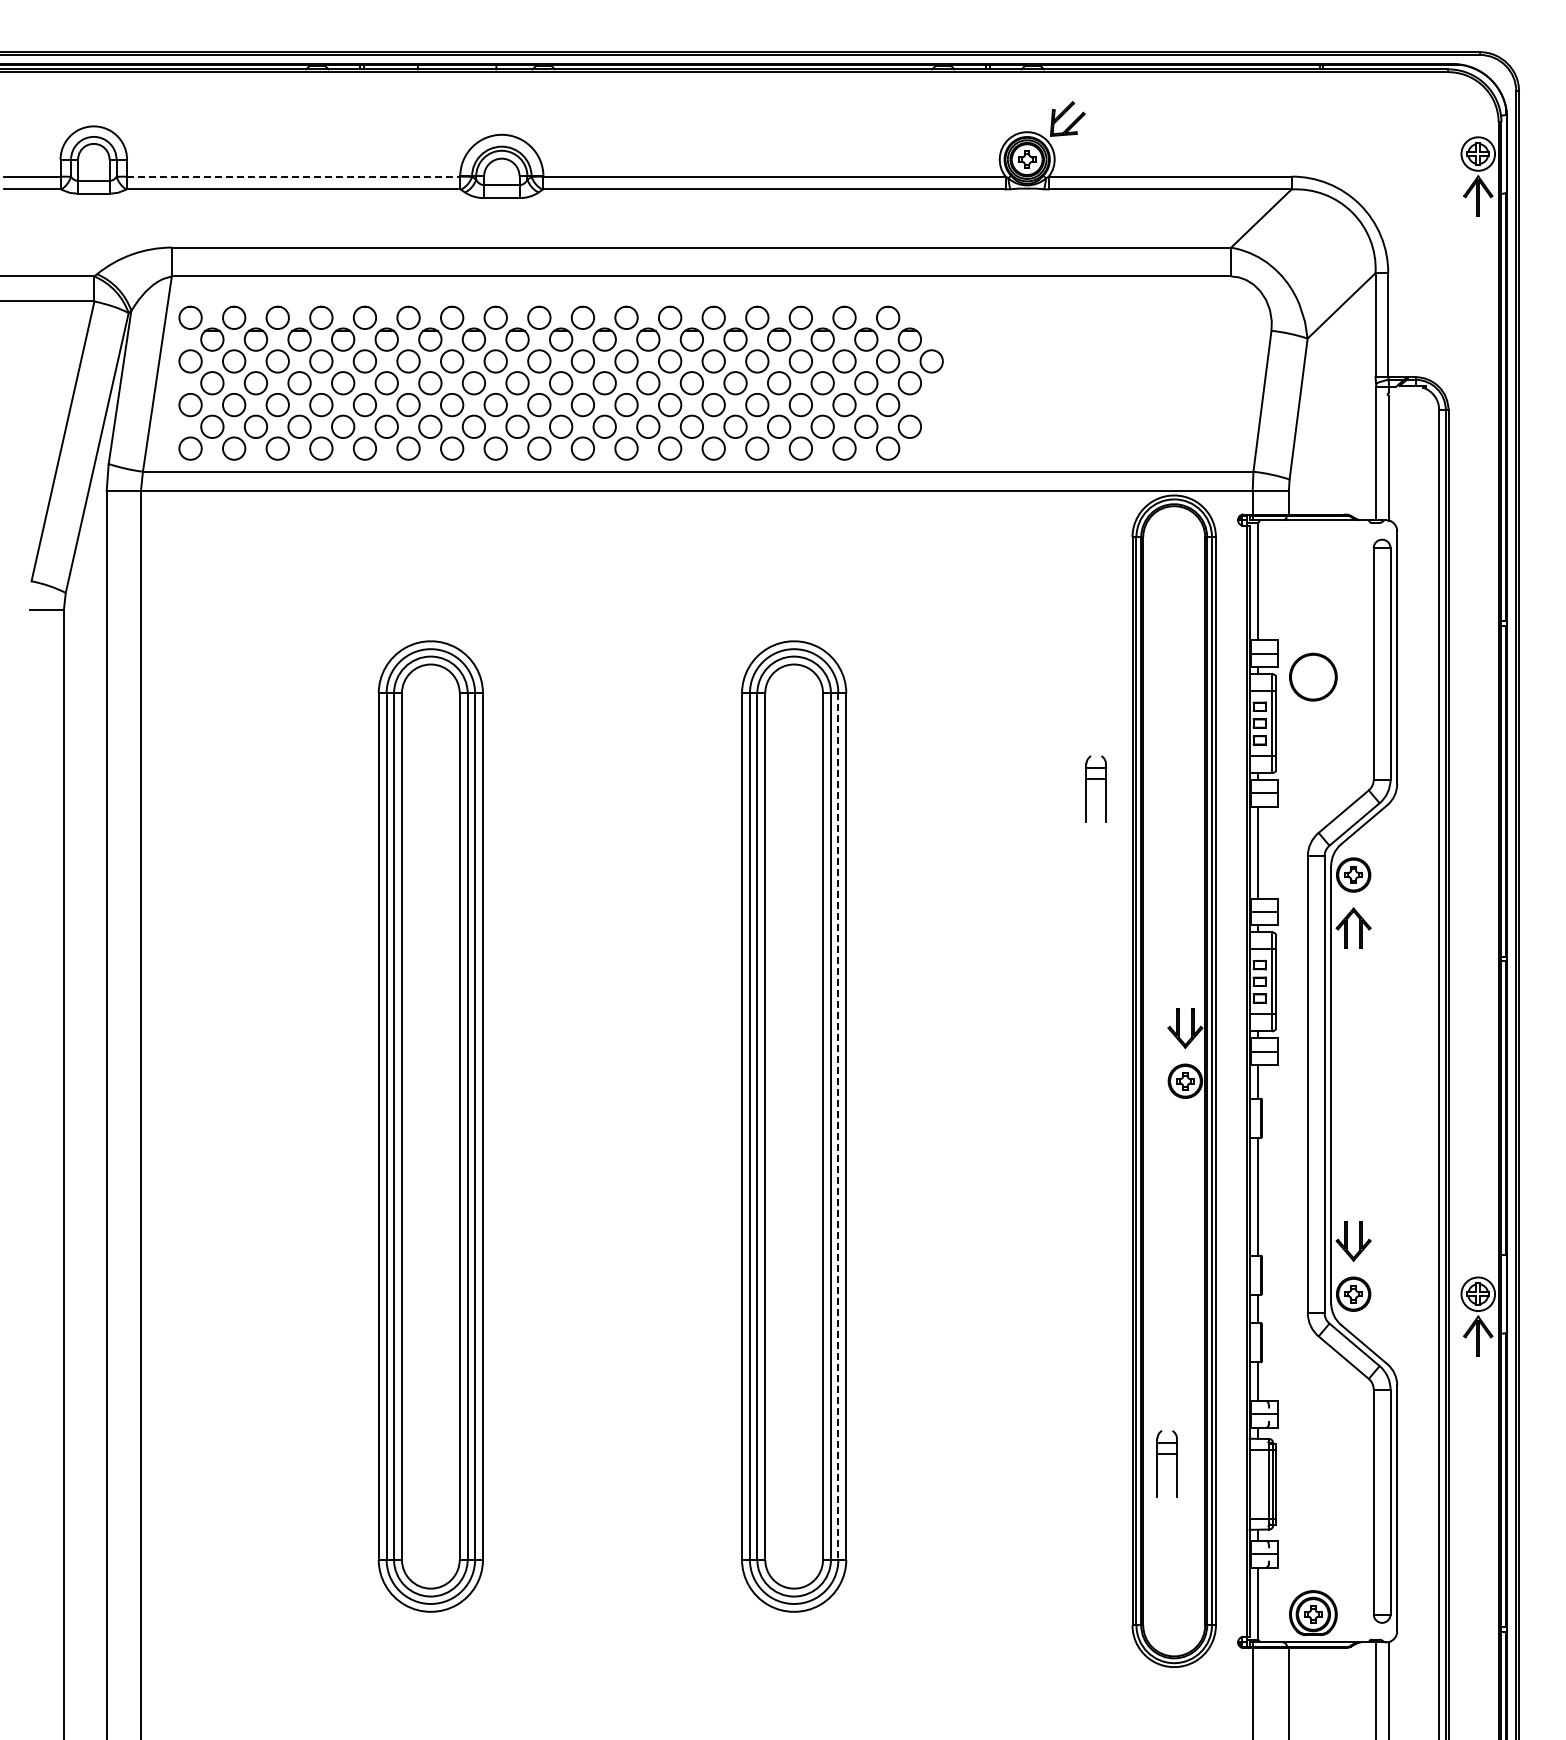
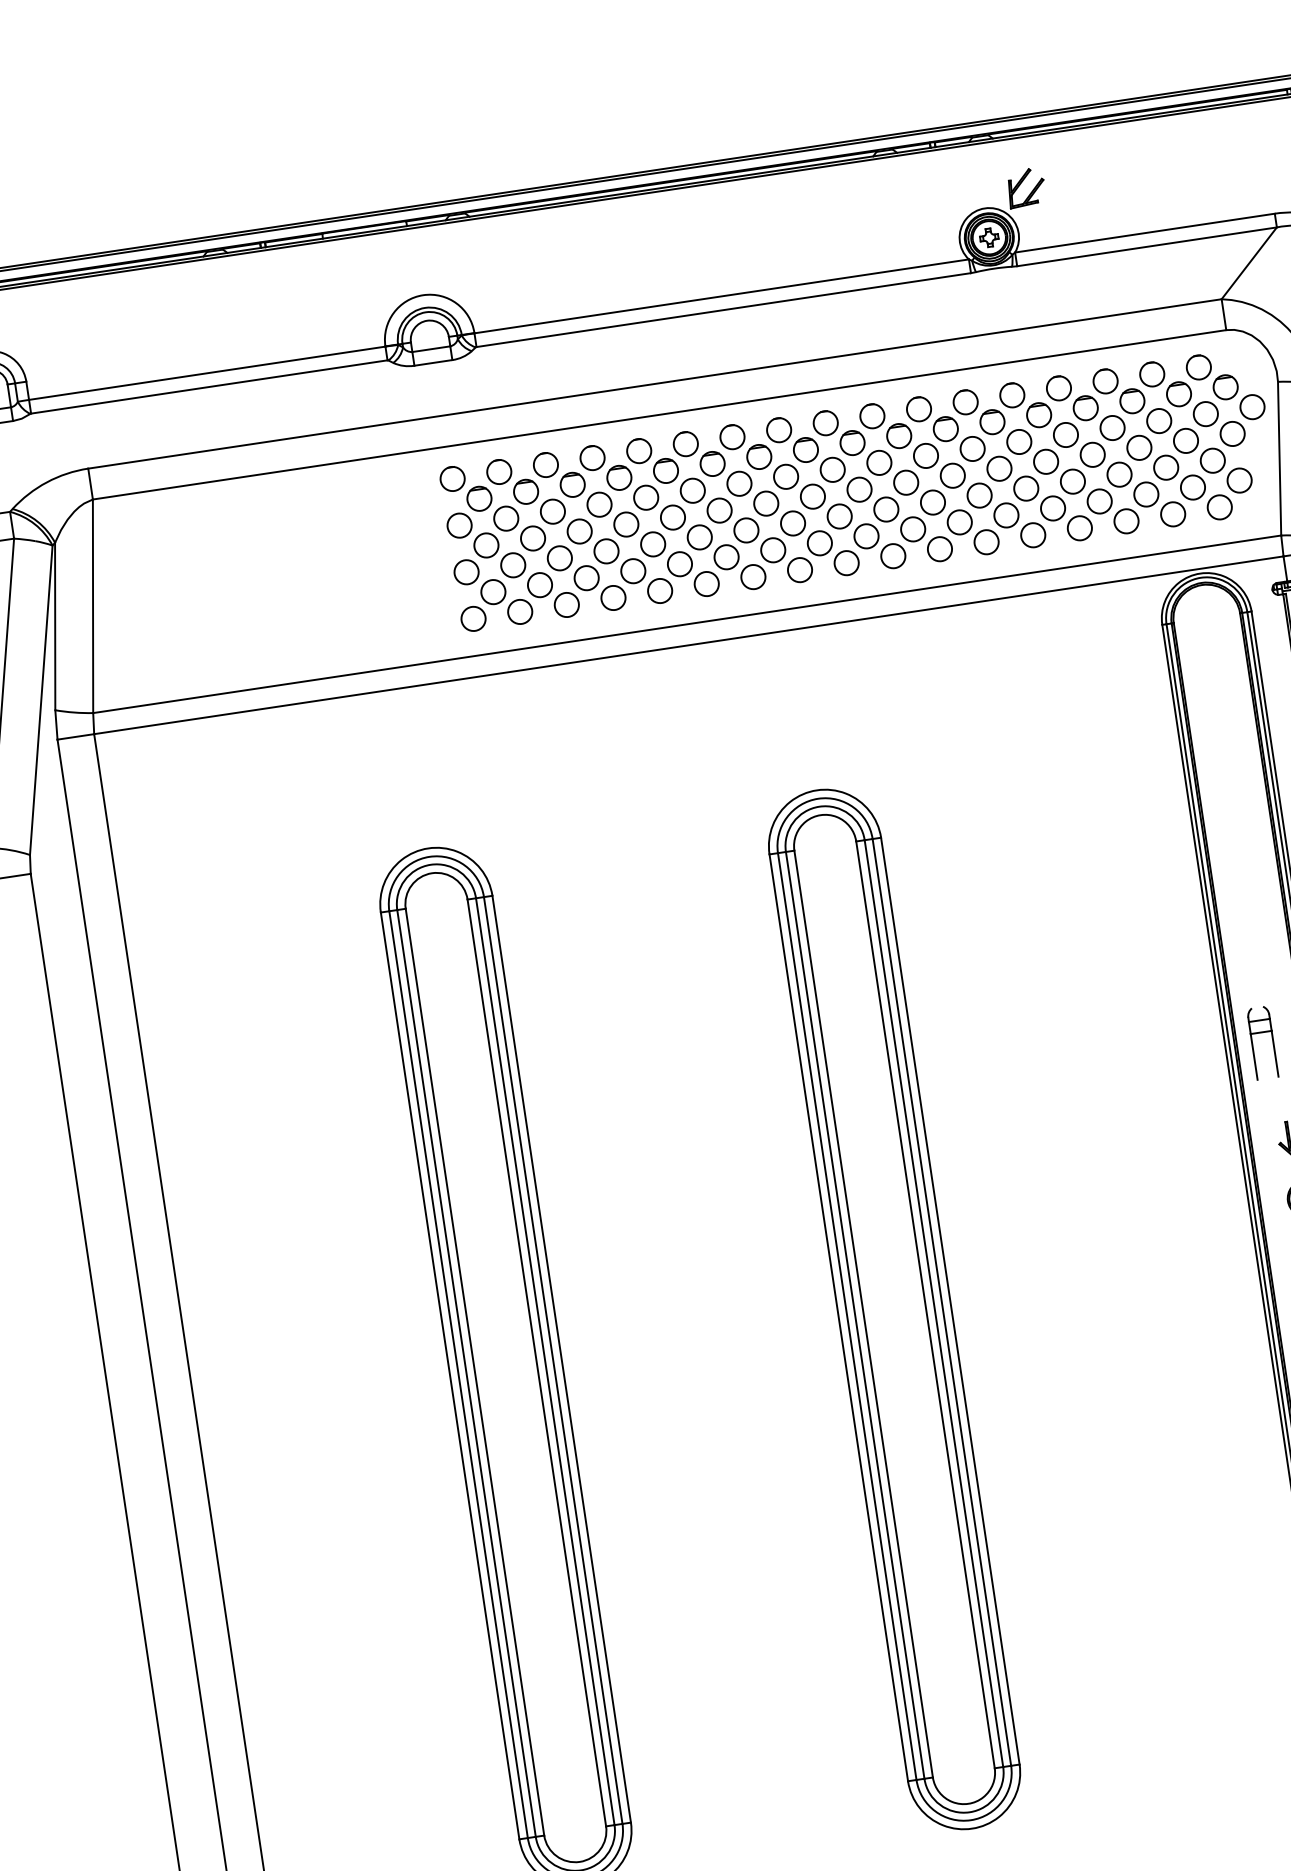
line: (293, 176) -> (207, 373), dashed -> solid
part: (560, 382) -> (858, 489), moved
part: (1095, 779) -> (1260, 1032), moved
line: (838, 1127) -> (942, 1303), dashed -> solid

